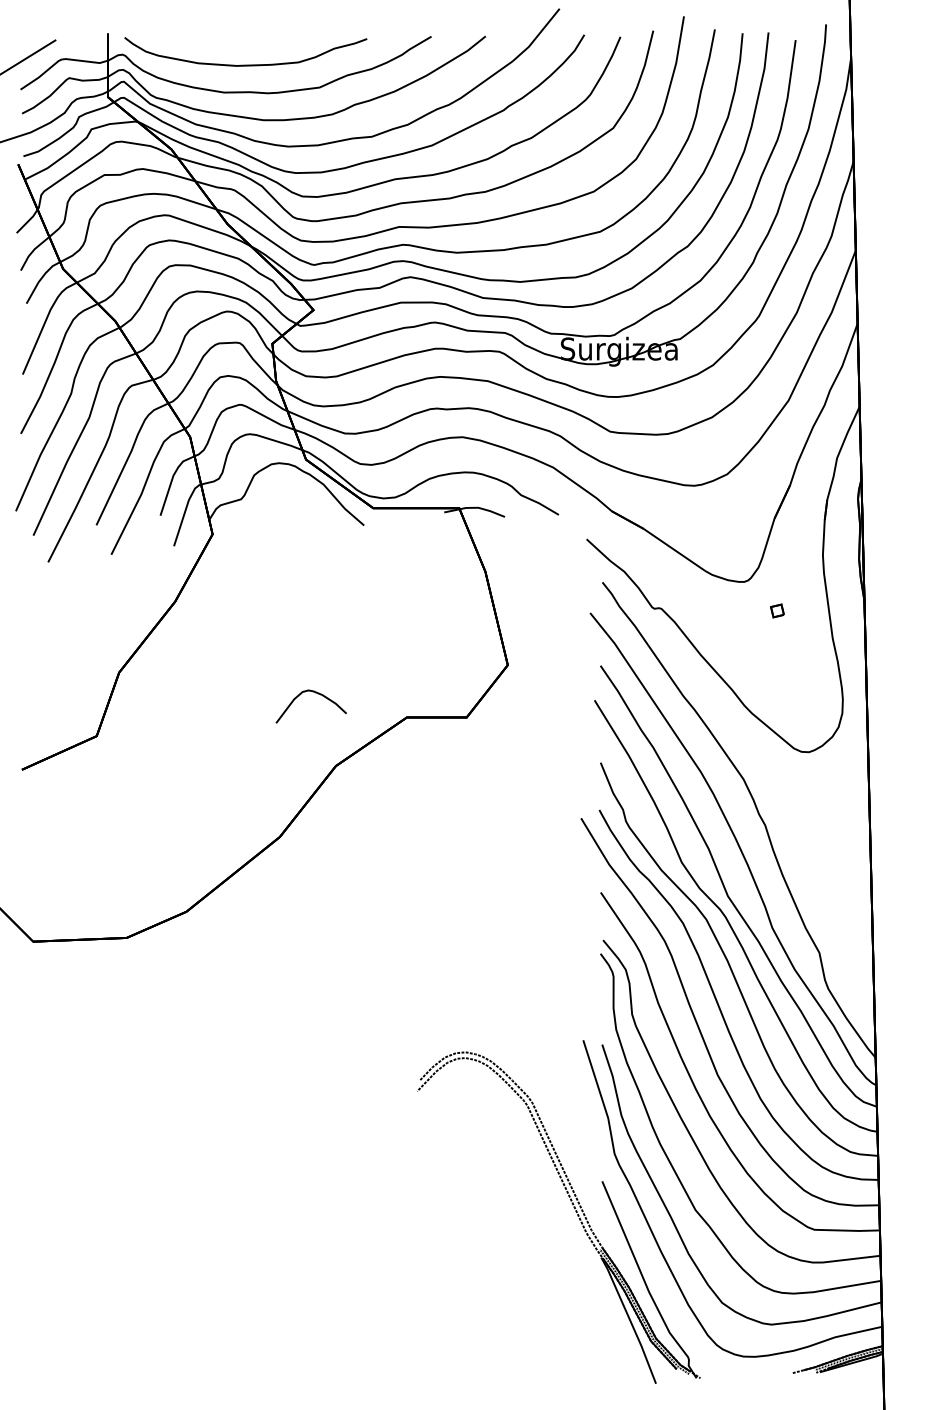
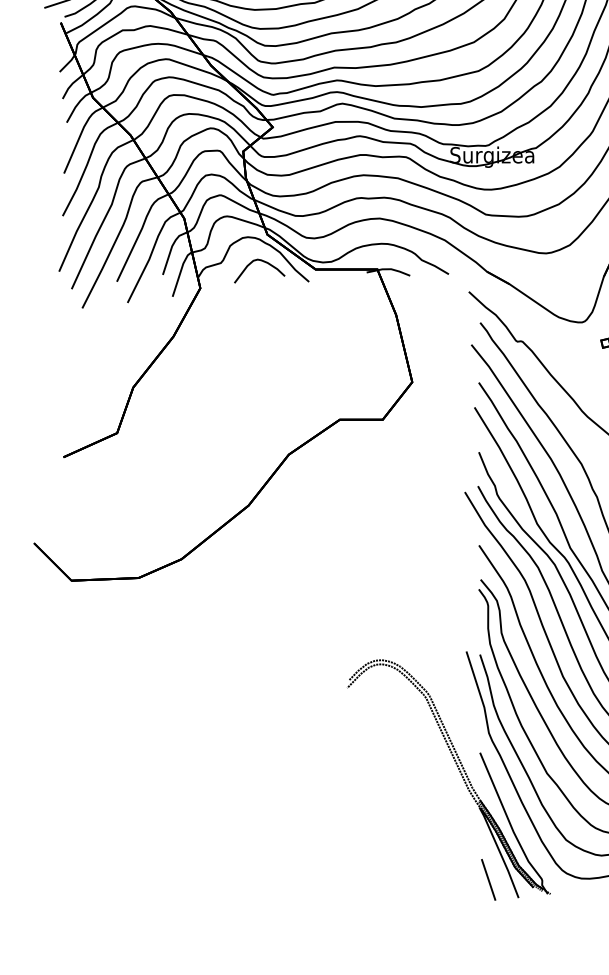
curve: (315, 693) -> (262, 261), moved
line: (613, 1358) -> (488, 879), added

